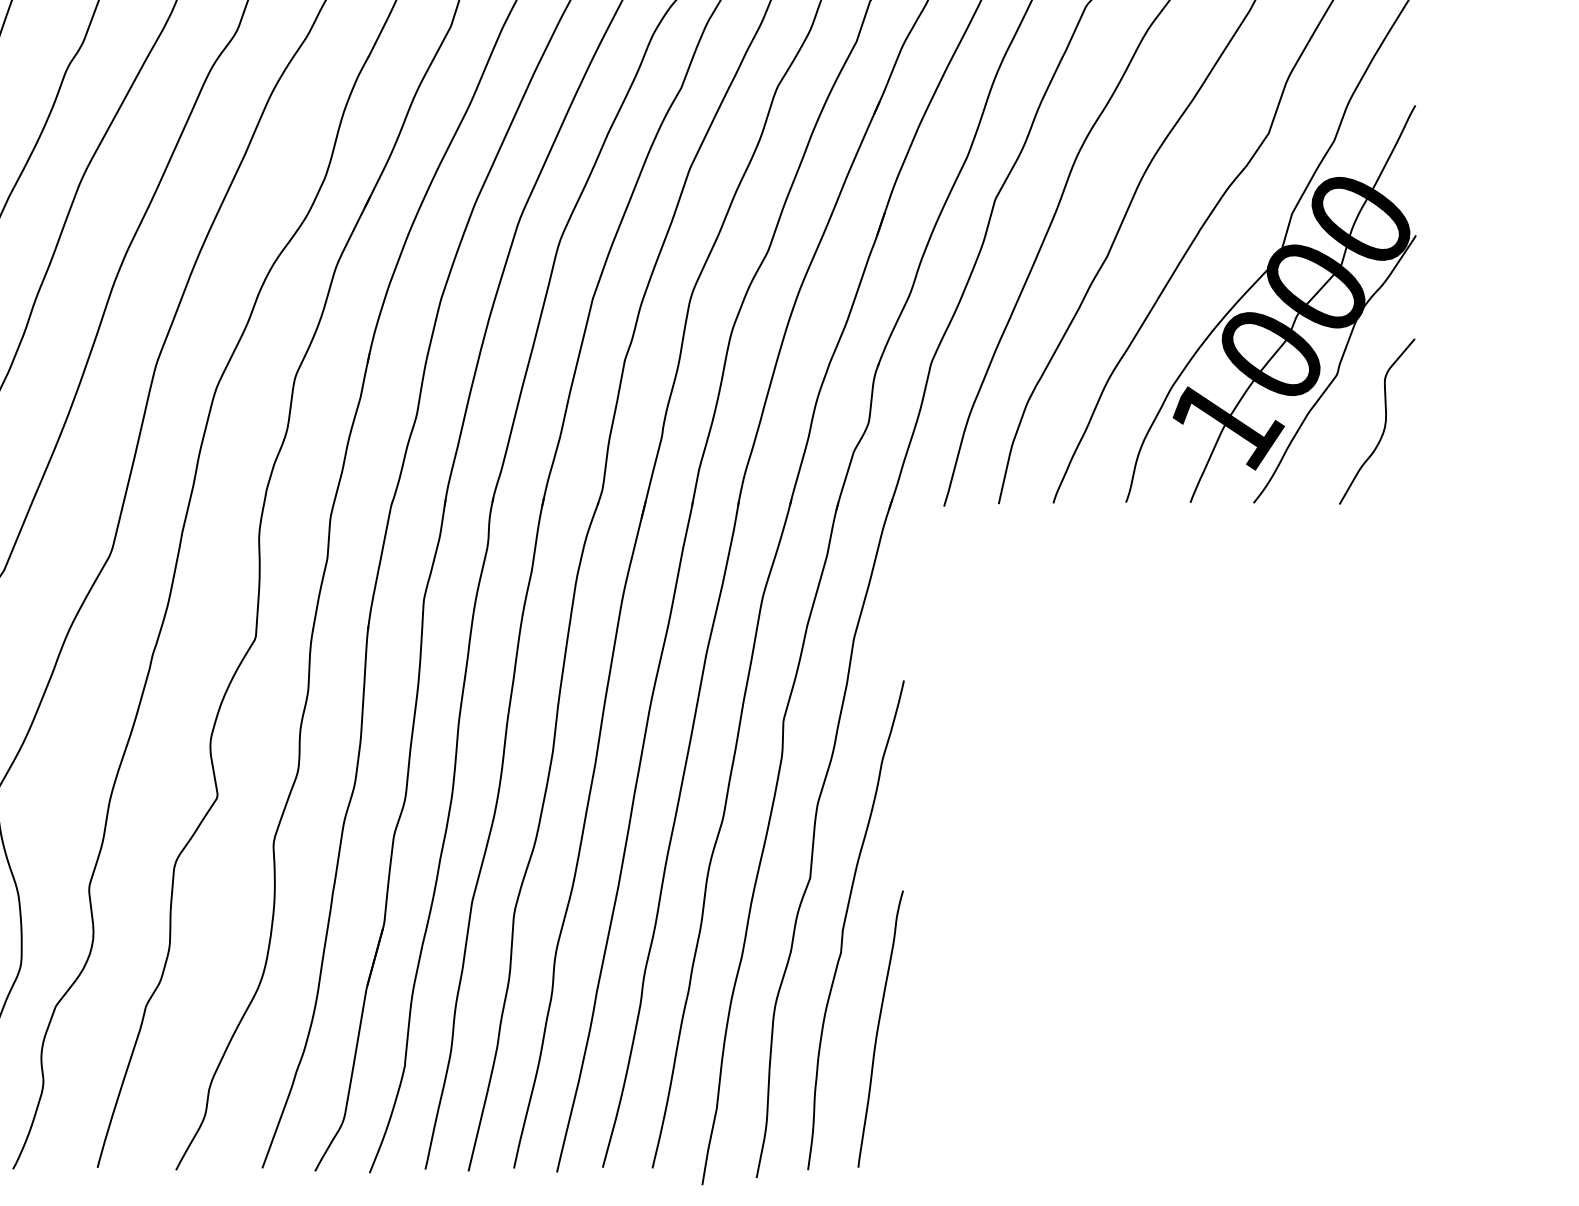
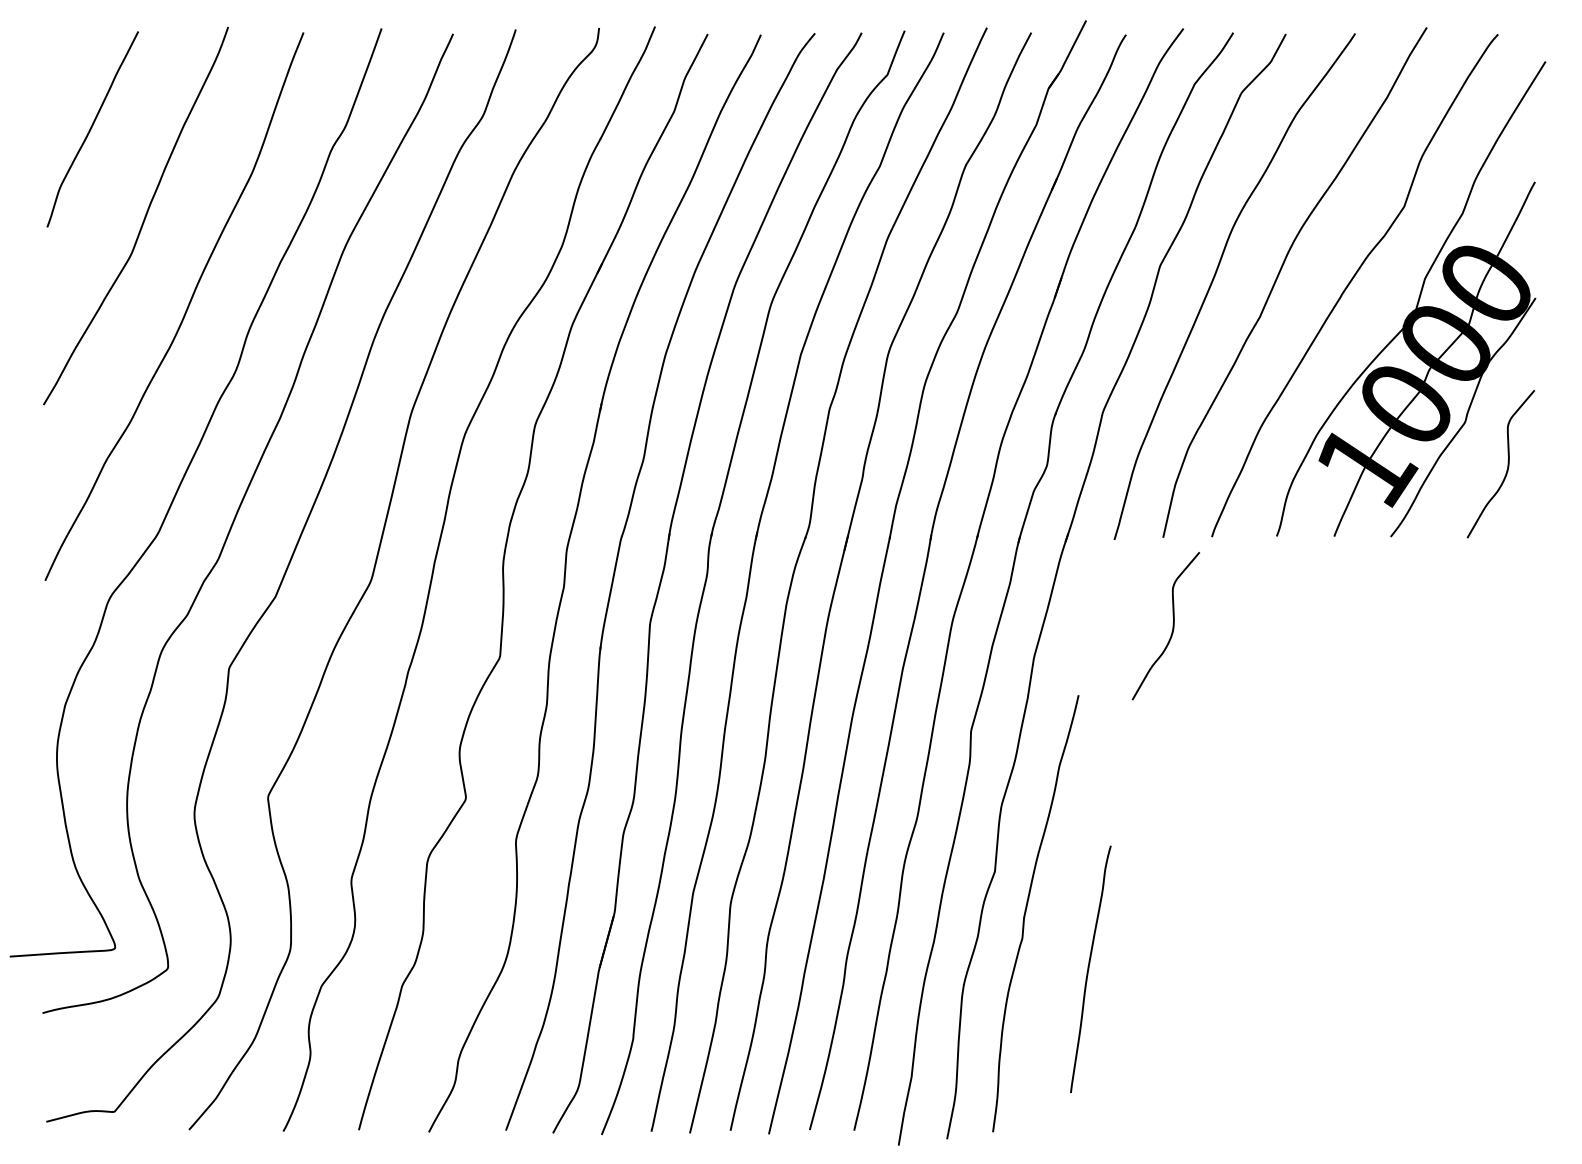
curve: (1009, 603) -> (1172, 626), added
curve: (879, 1029) -> (1089, 969), moved

